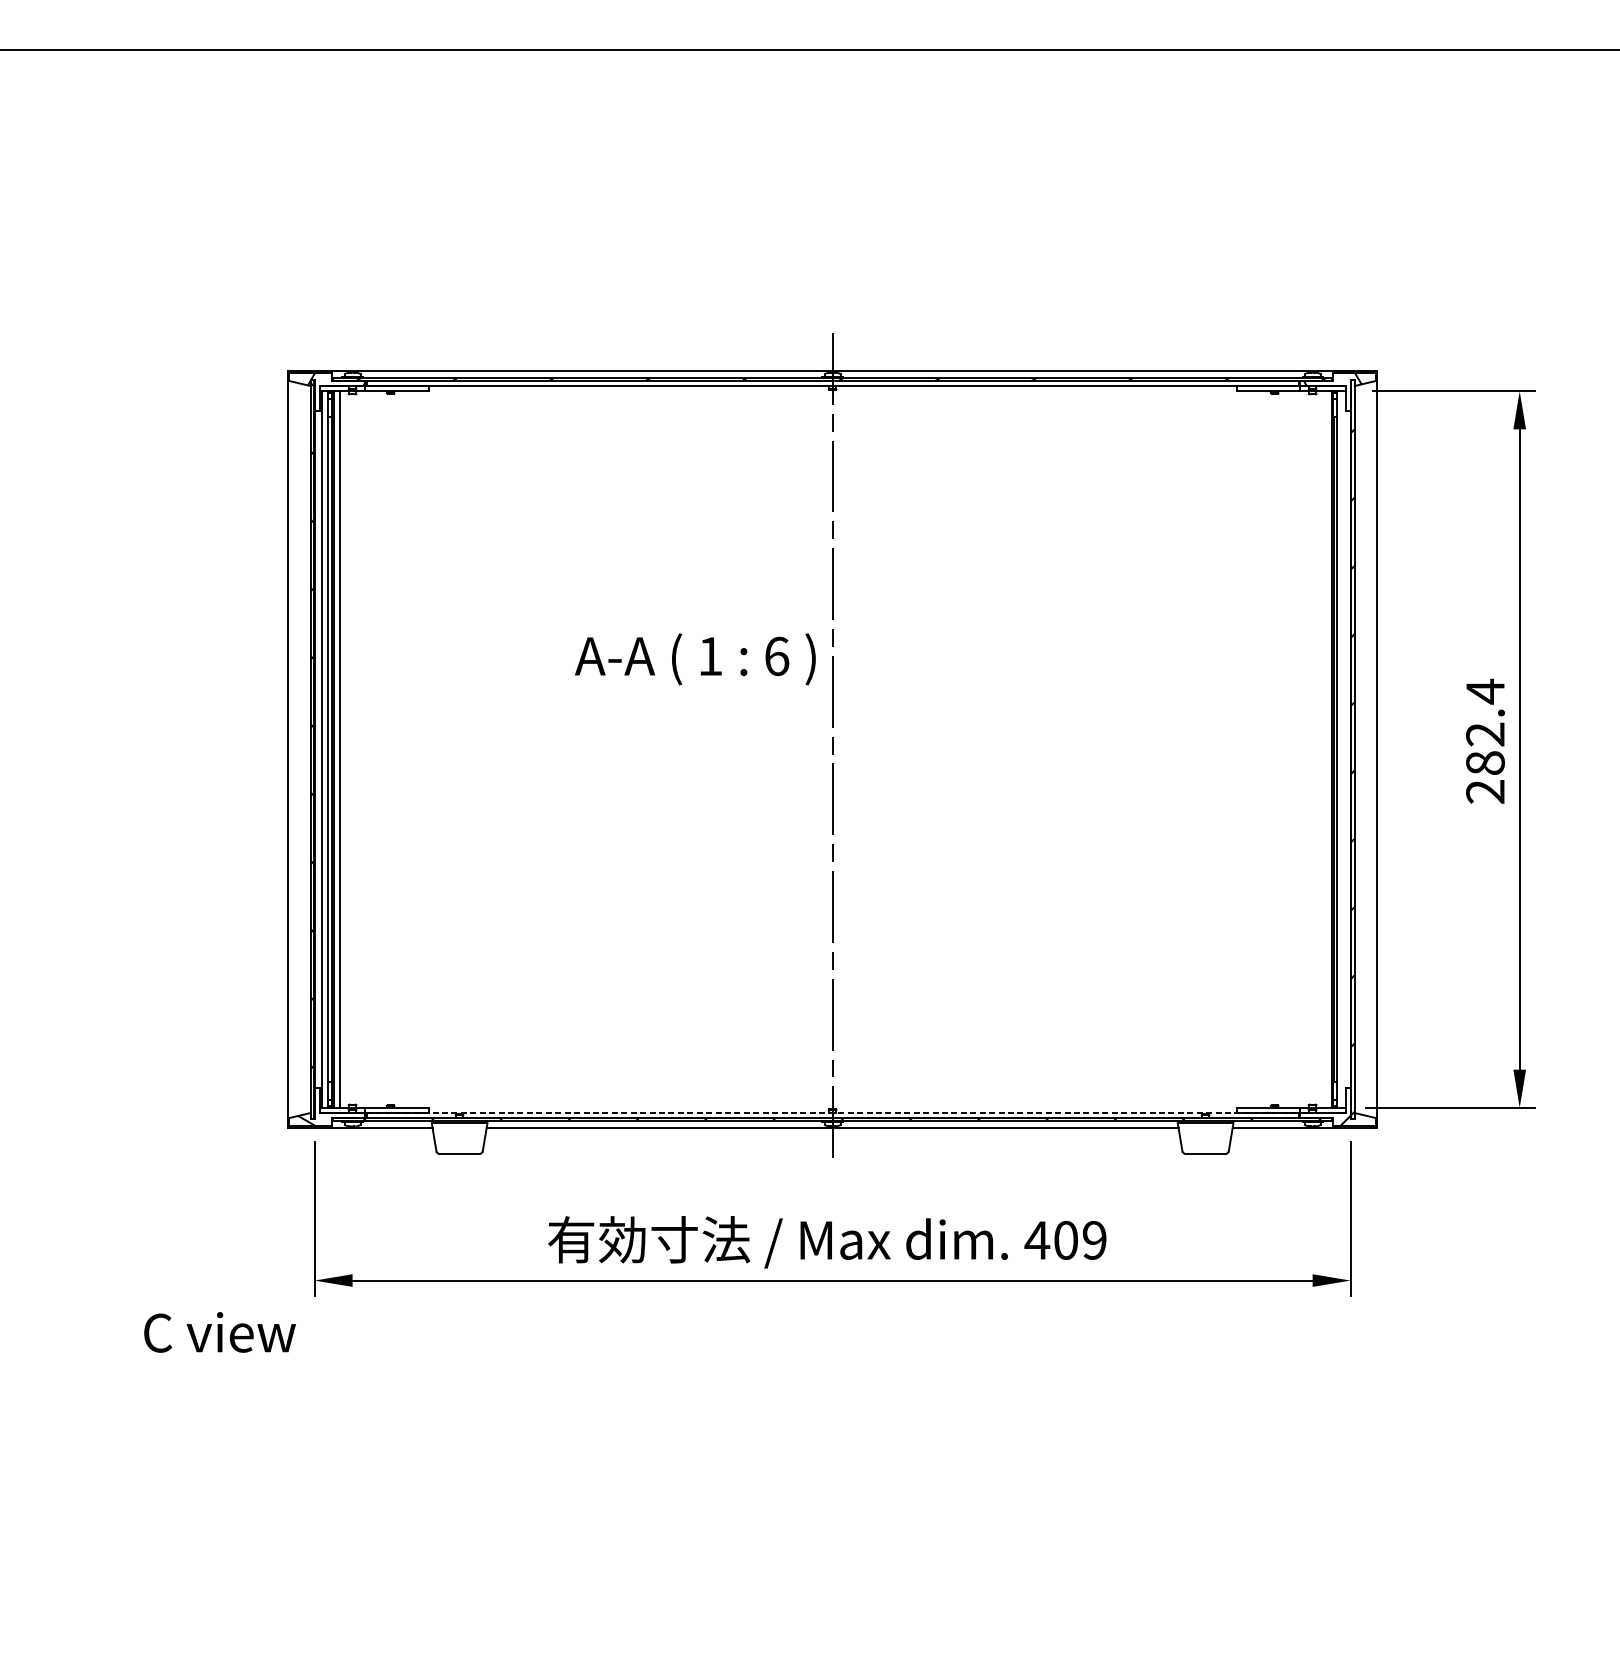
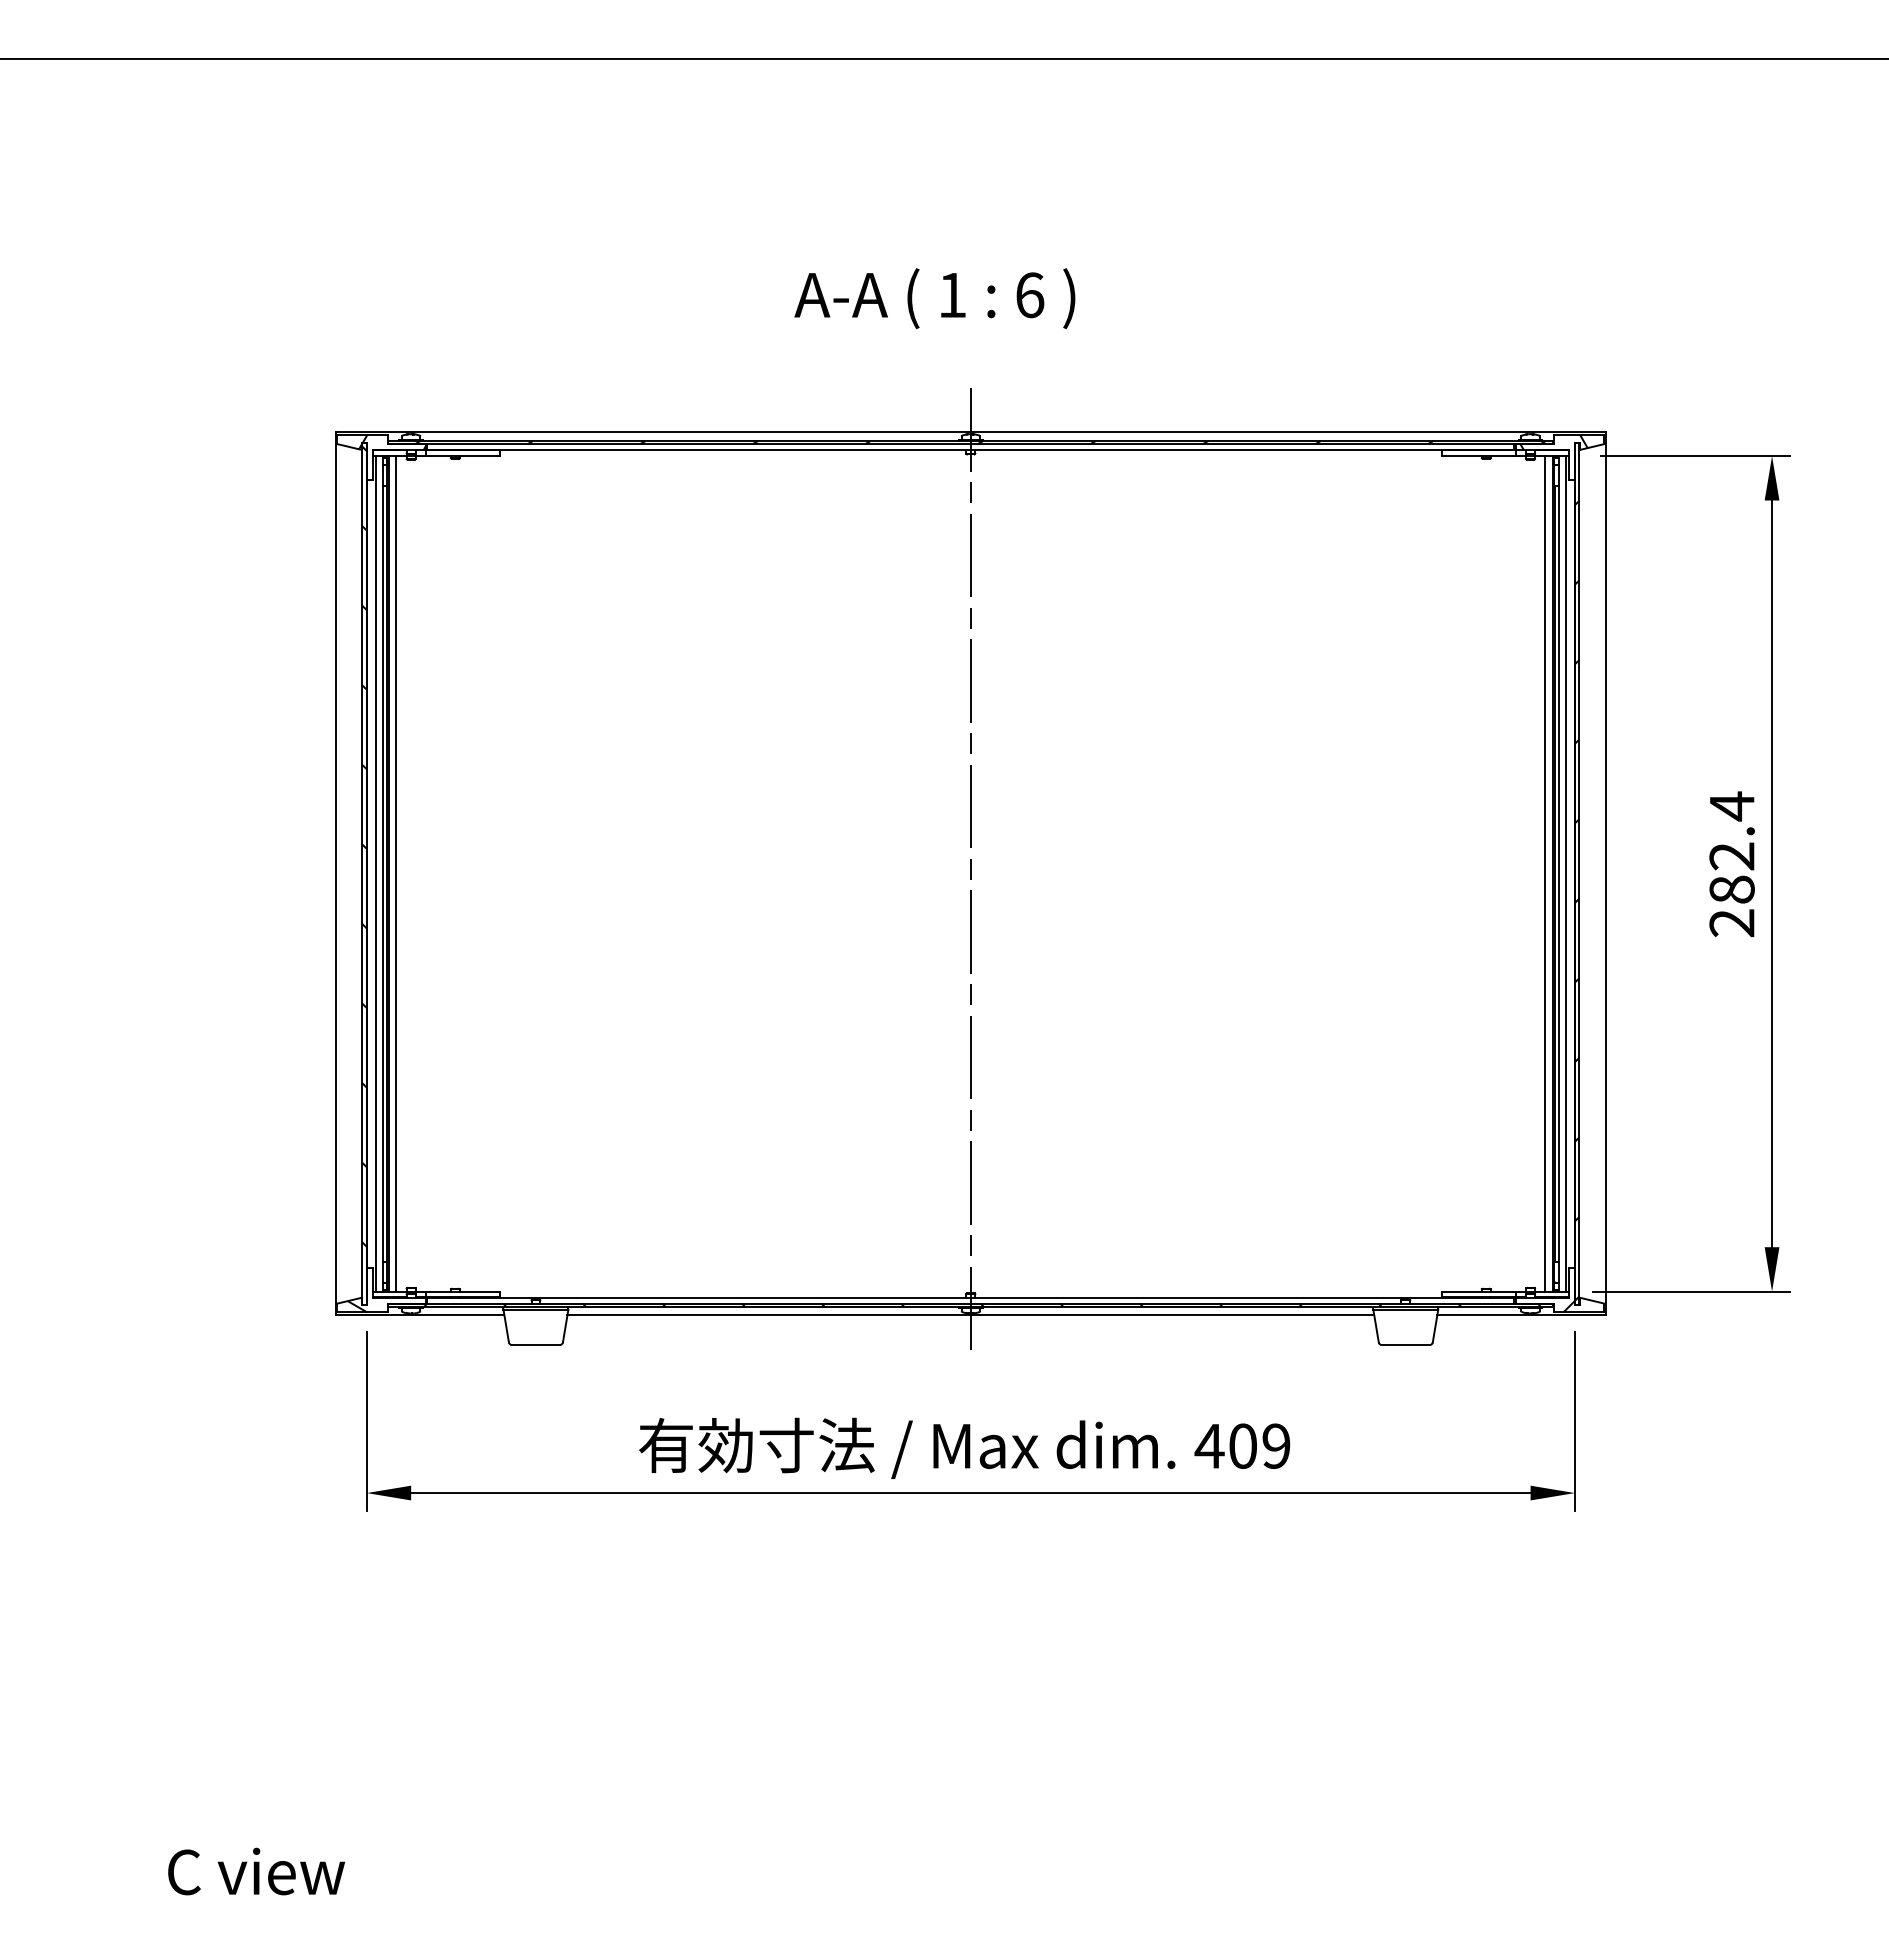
text: (695, 659) -> (934, 298), moved
line: (1325, 749) -> (1545, 873), added
line: (1343, 749) -> (1566, 873), added
line: (833, 1112) -> (971, 1297), dashed -> solid
text: (219, 1332) -> (256, 1871), moved

